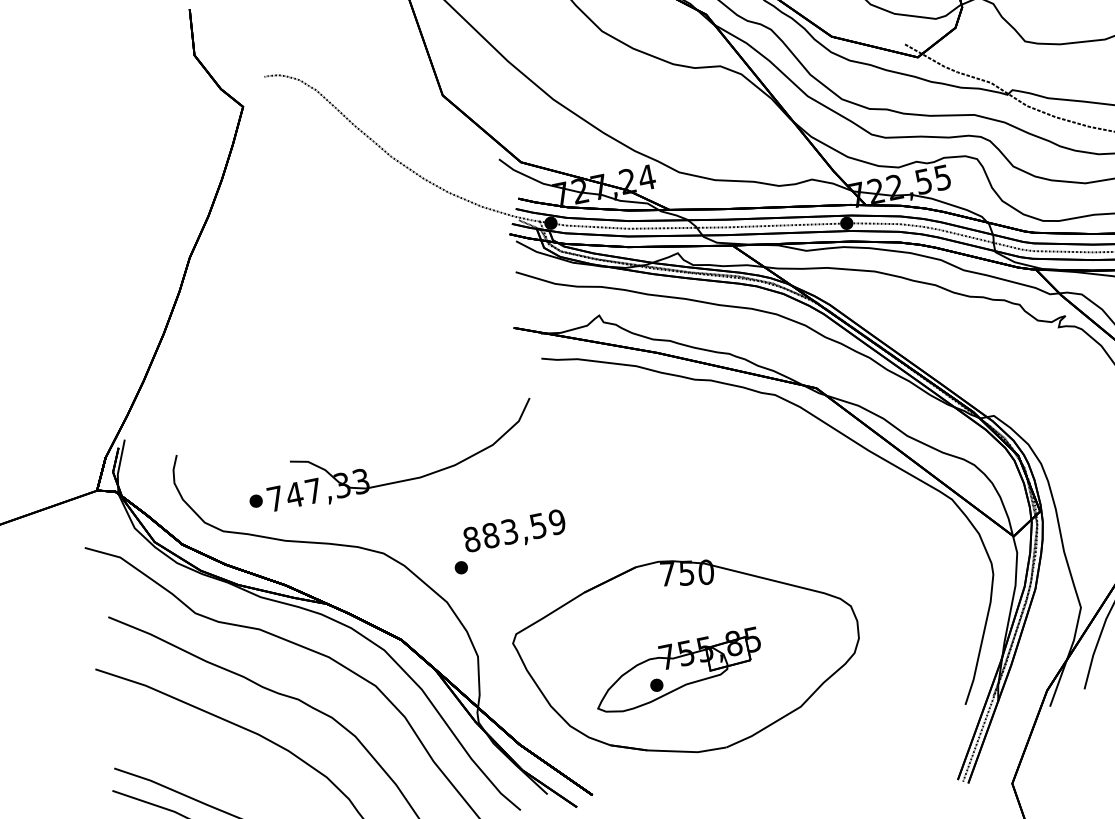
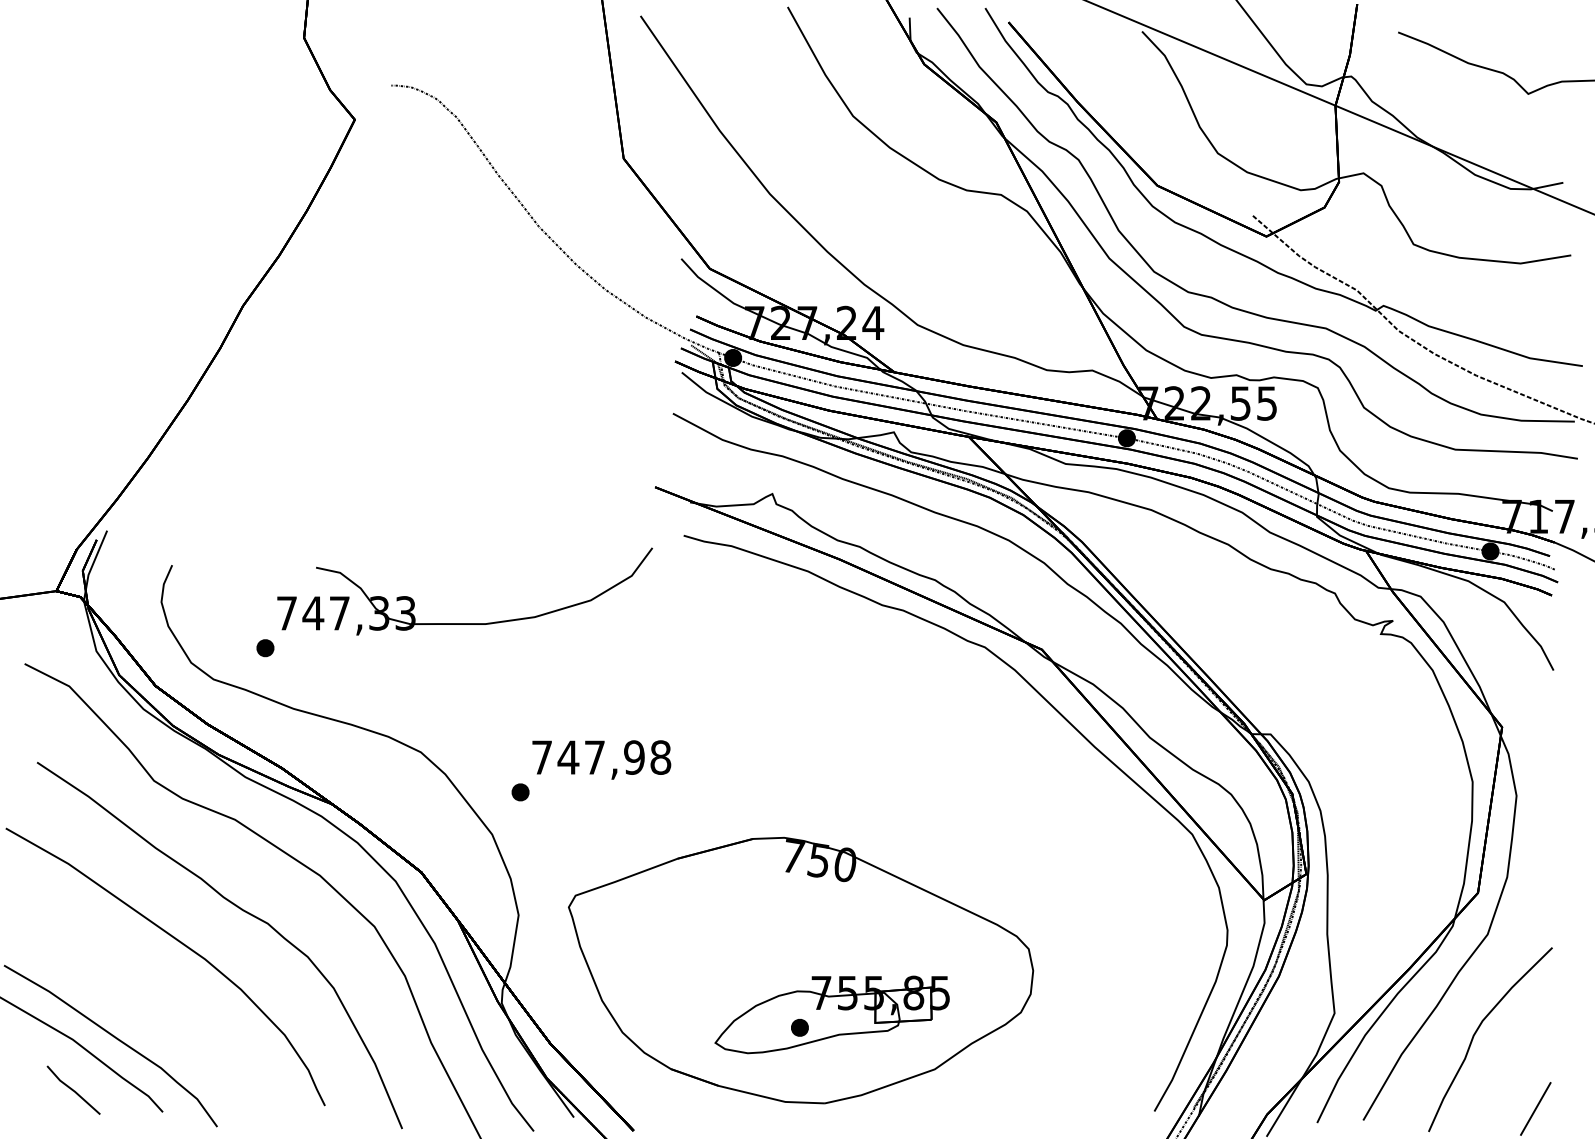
part: (405, 480) -> (464, 623), moved
text: (514, 530) -> (601, 757), 883,59 -> 747,98
part: (677, 671) -> (831, 1014), moved

